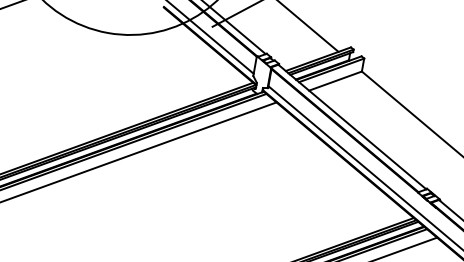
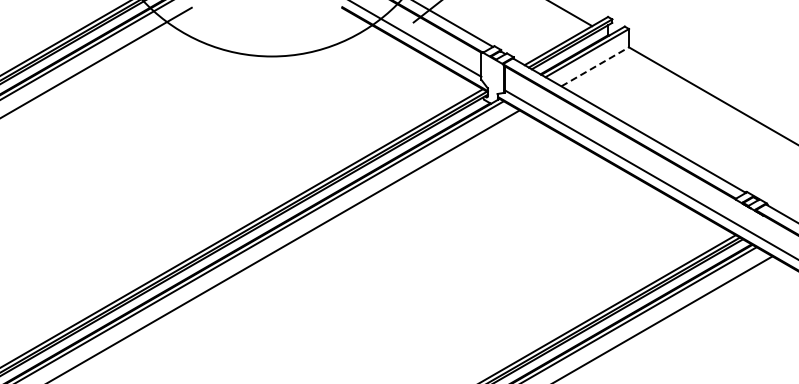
line: (335, 80) -> (595, 66), solid -> dashed

